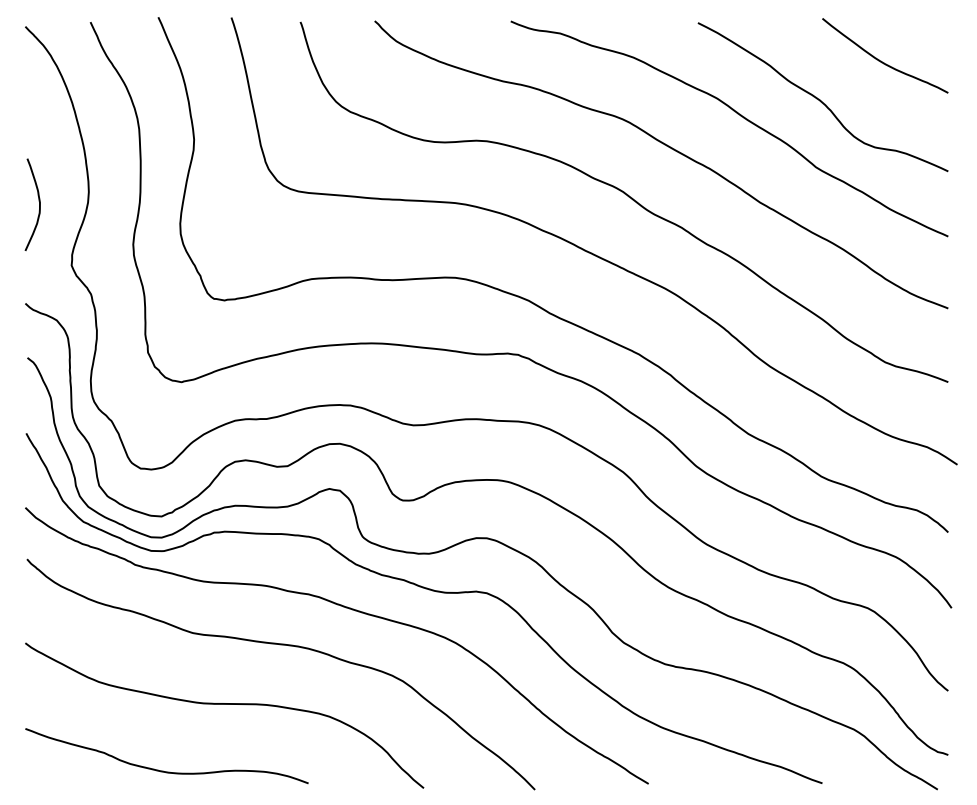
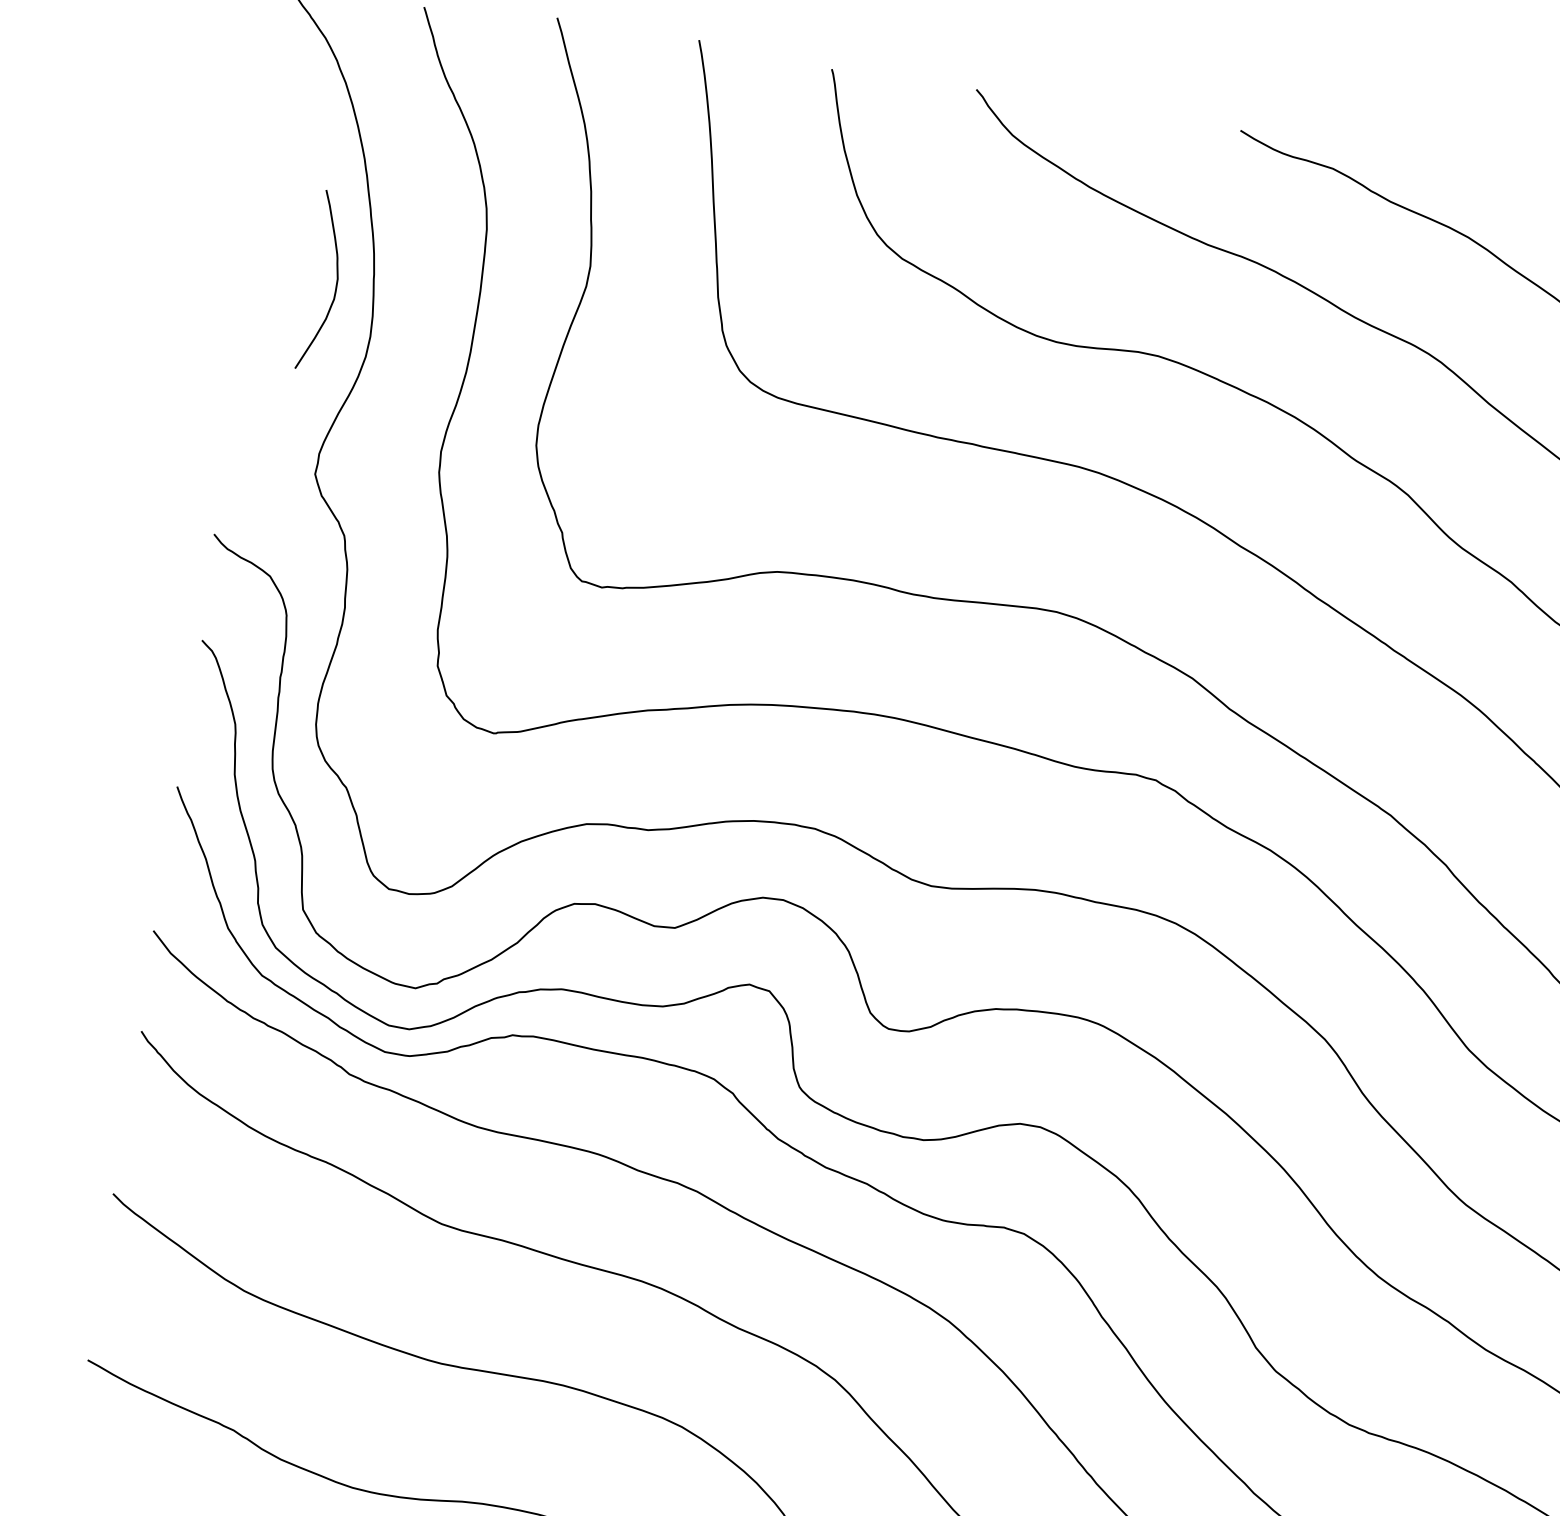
curve: (38, 201) -> (335, 276), moved

